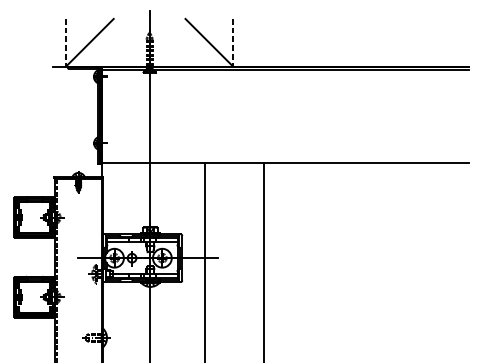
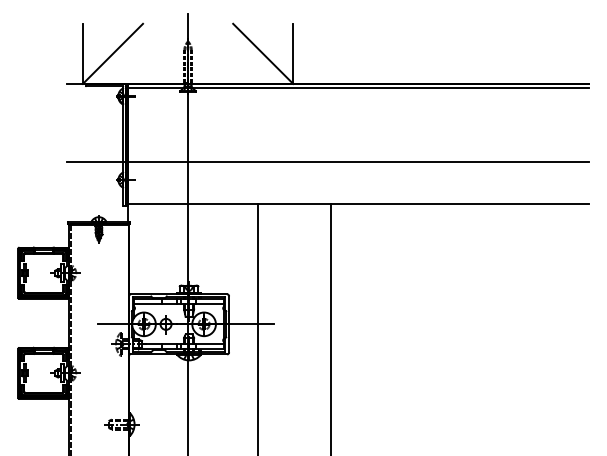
line: (65, 43) -> (82, 54), dashed -> solid
line: (233, 43) -> (293, 54), dashed -> solid
line: (260, 129) -> (327, 162), added

